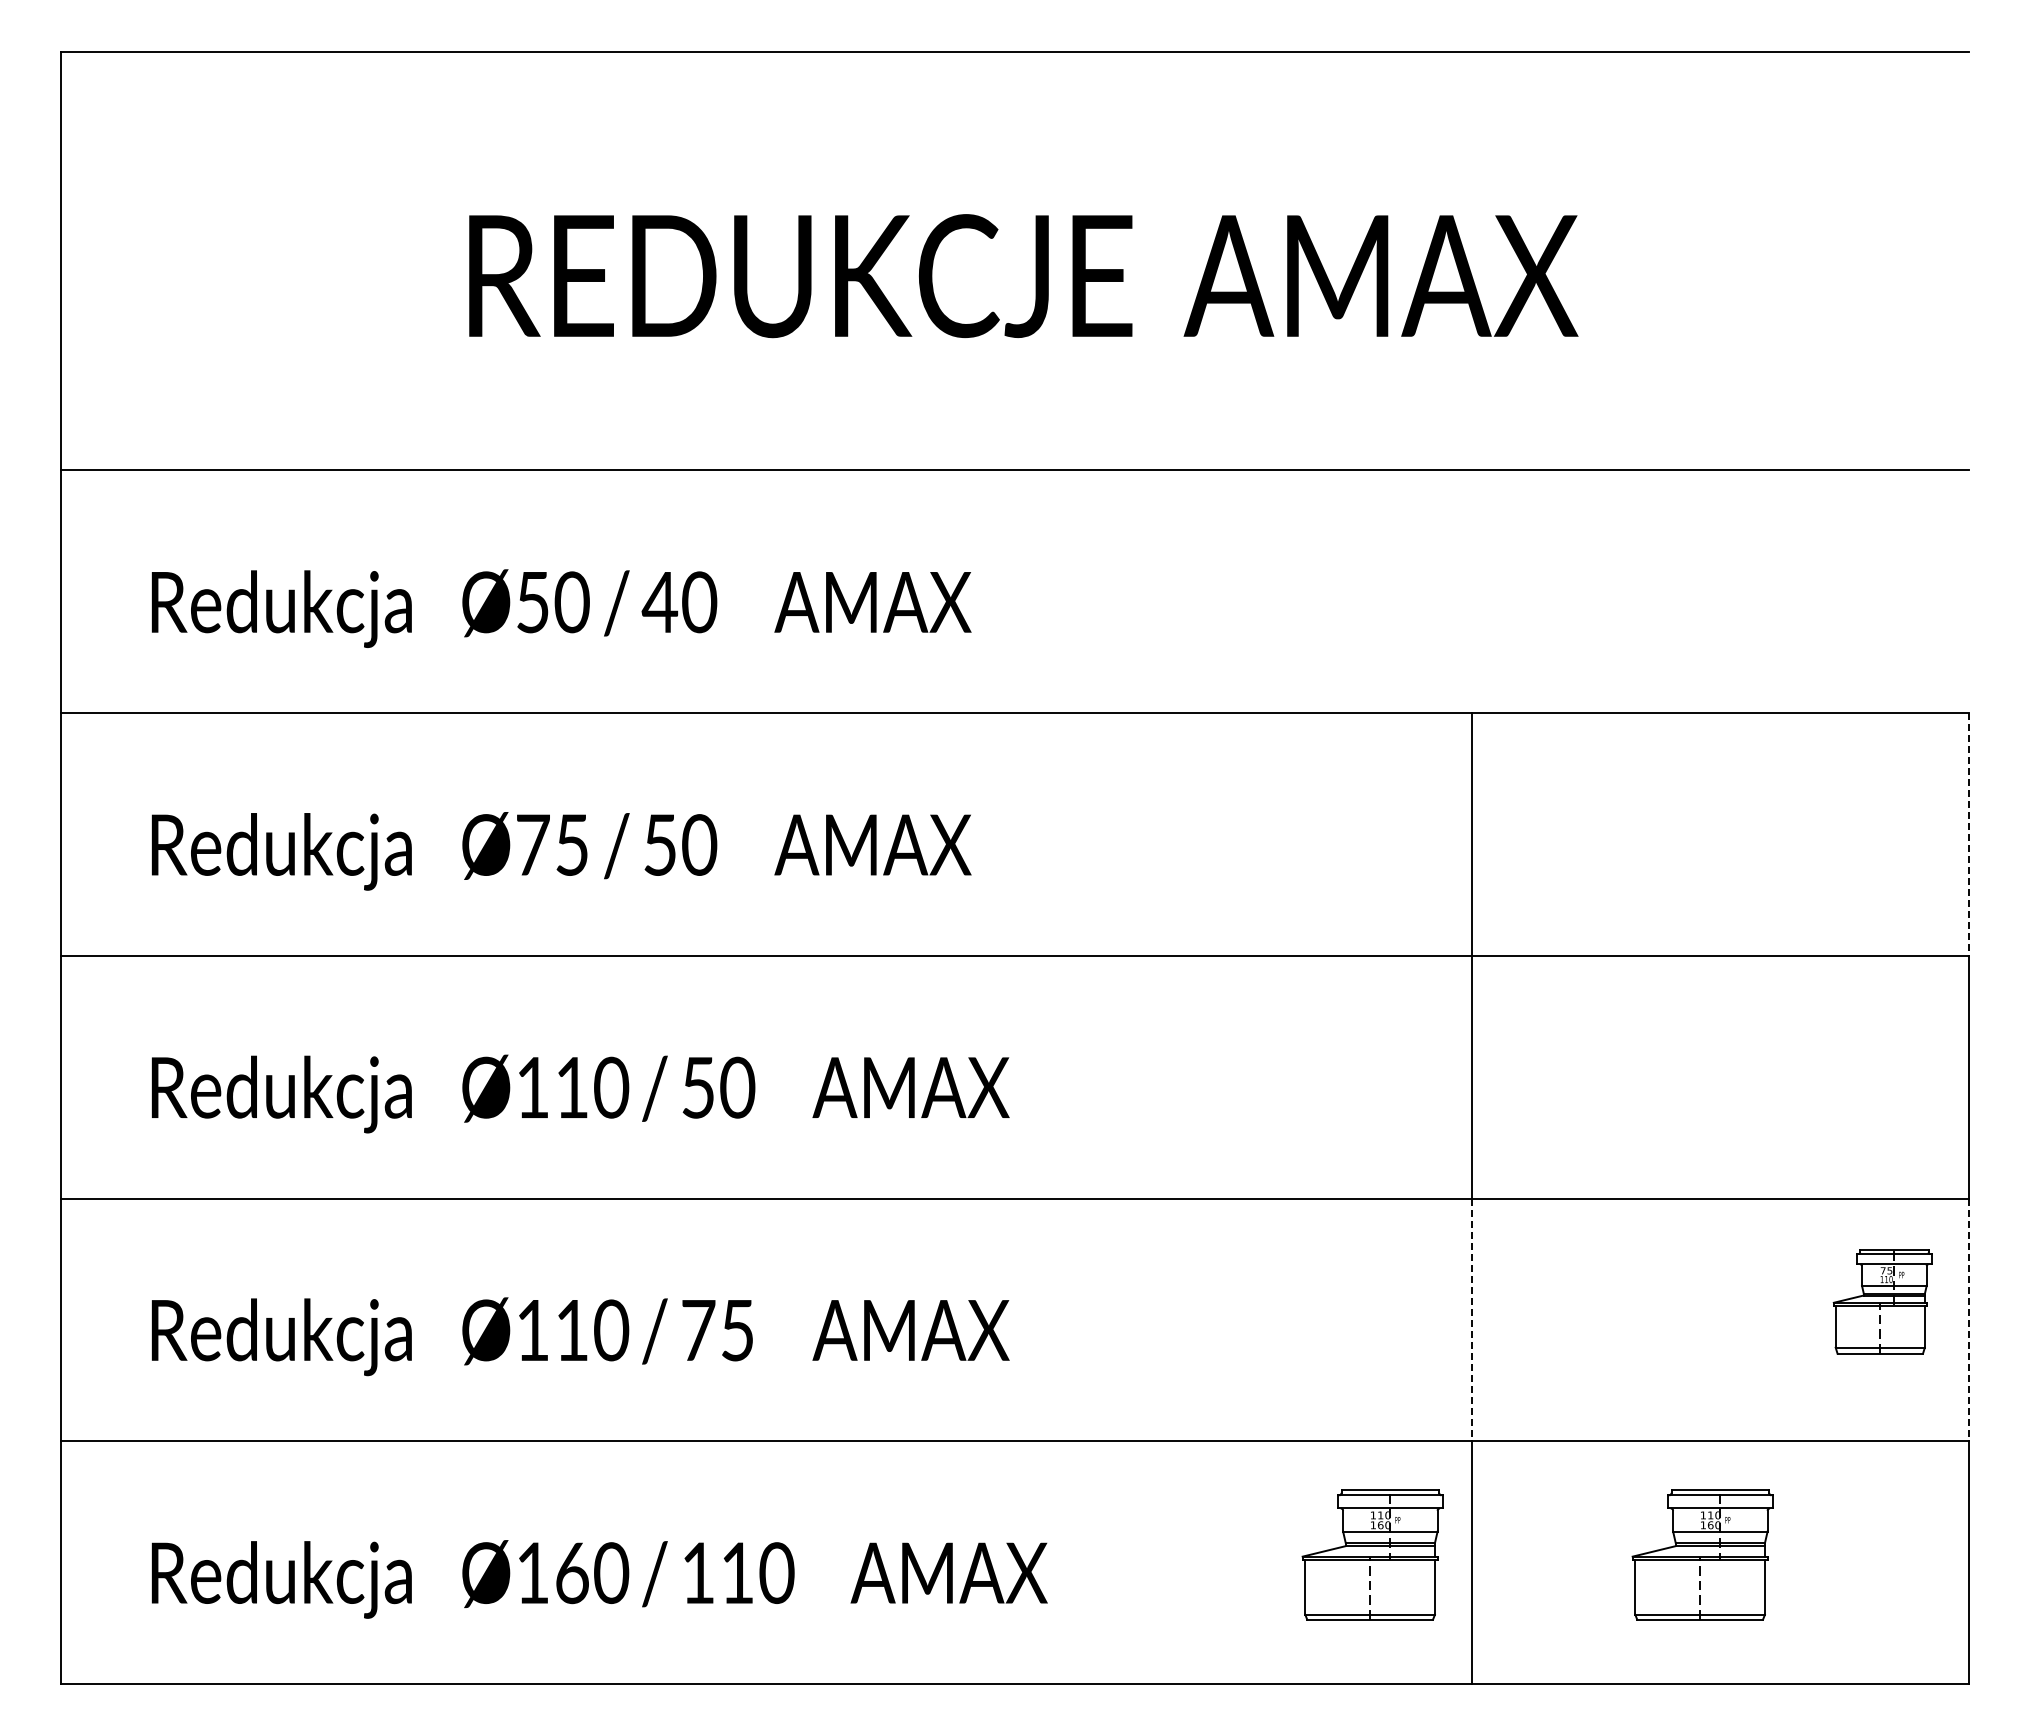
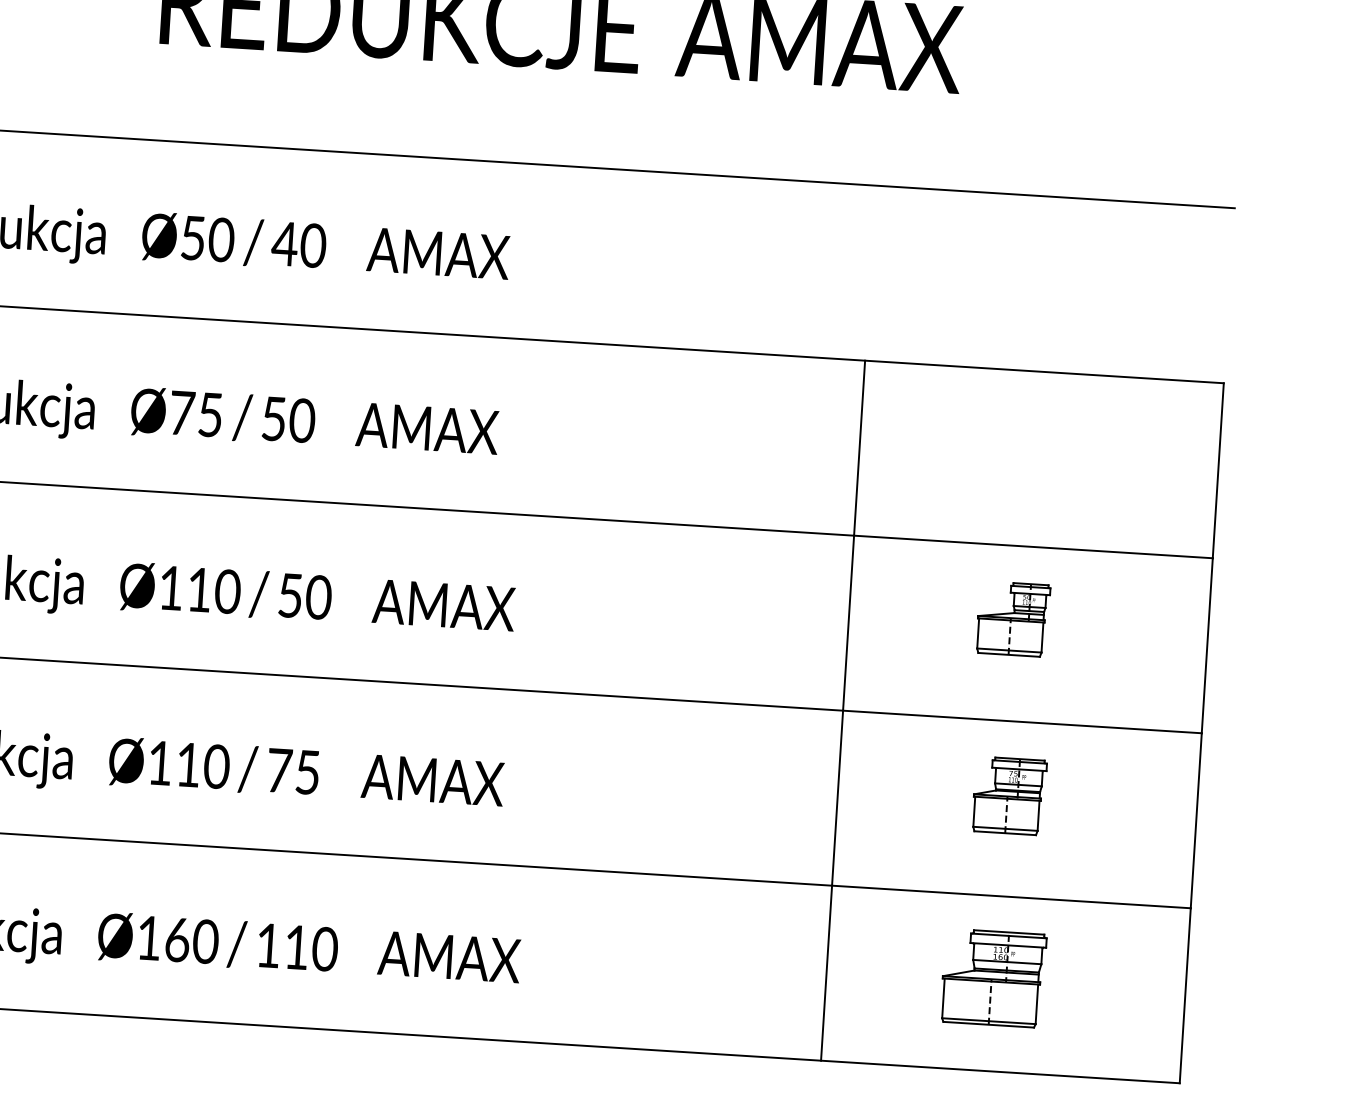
line: (1969, 835) -> (1218, 471), dashed -> solid
part: (1698, 1057) -> (1013, 619), added
part: (1882, 1301) -> (1009, 795), moved
line: (1471, 1320) -> (837, 798), dashed -> solid
line: (1969, 1320) -> (1196, 821), dashed -> solid
part: (1372, 1554) -> (755, 962), removed

